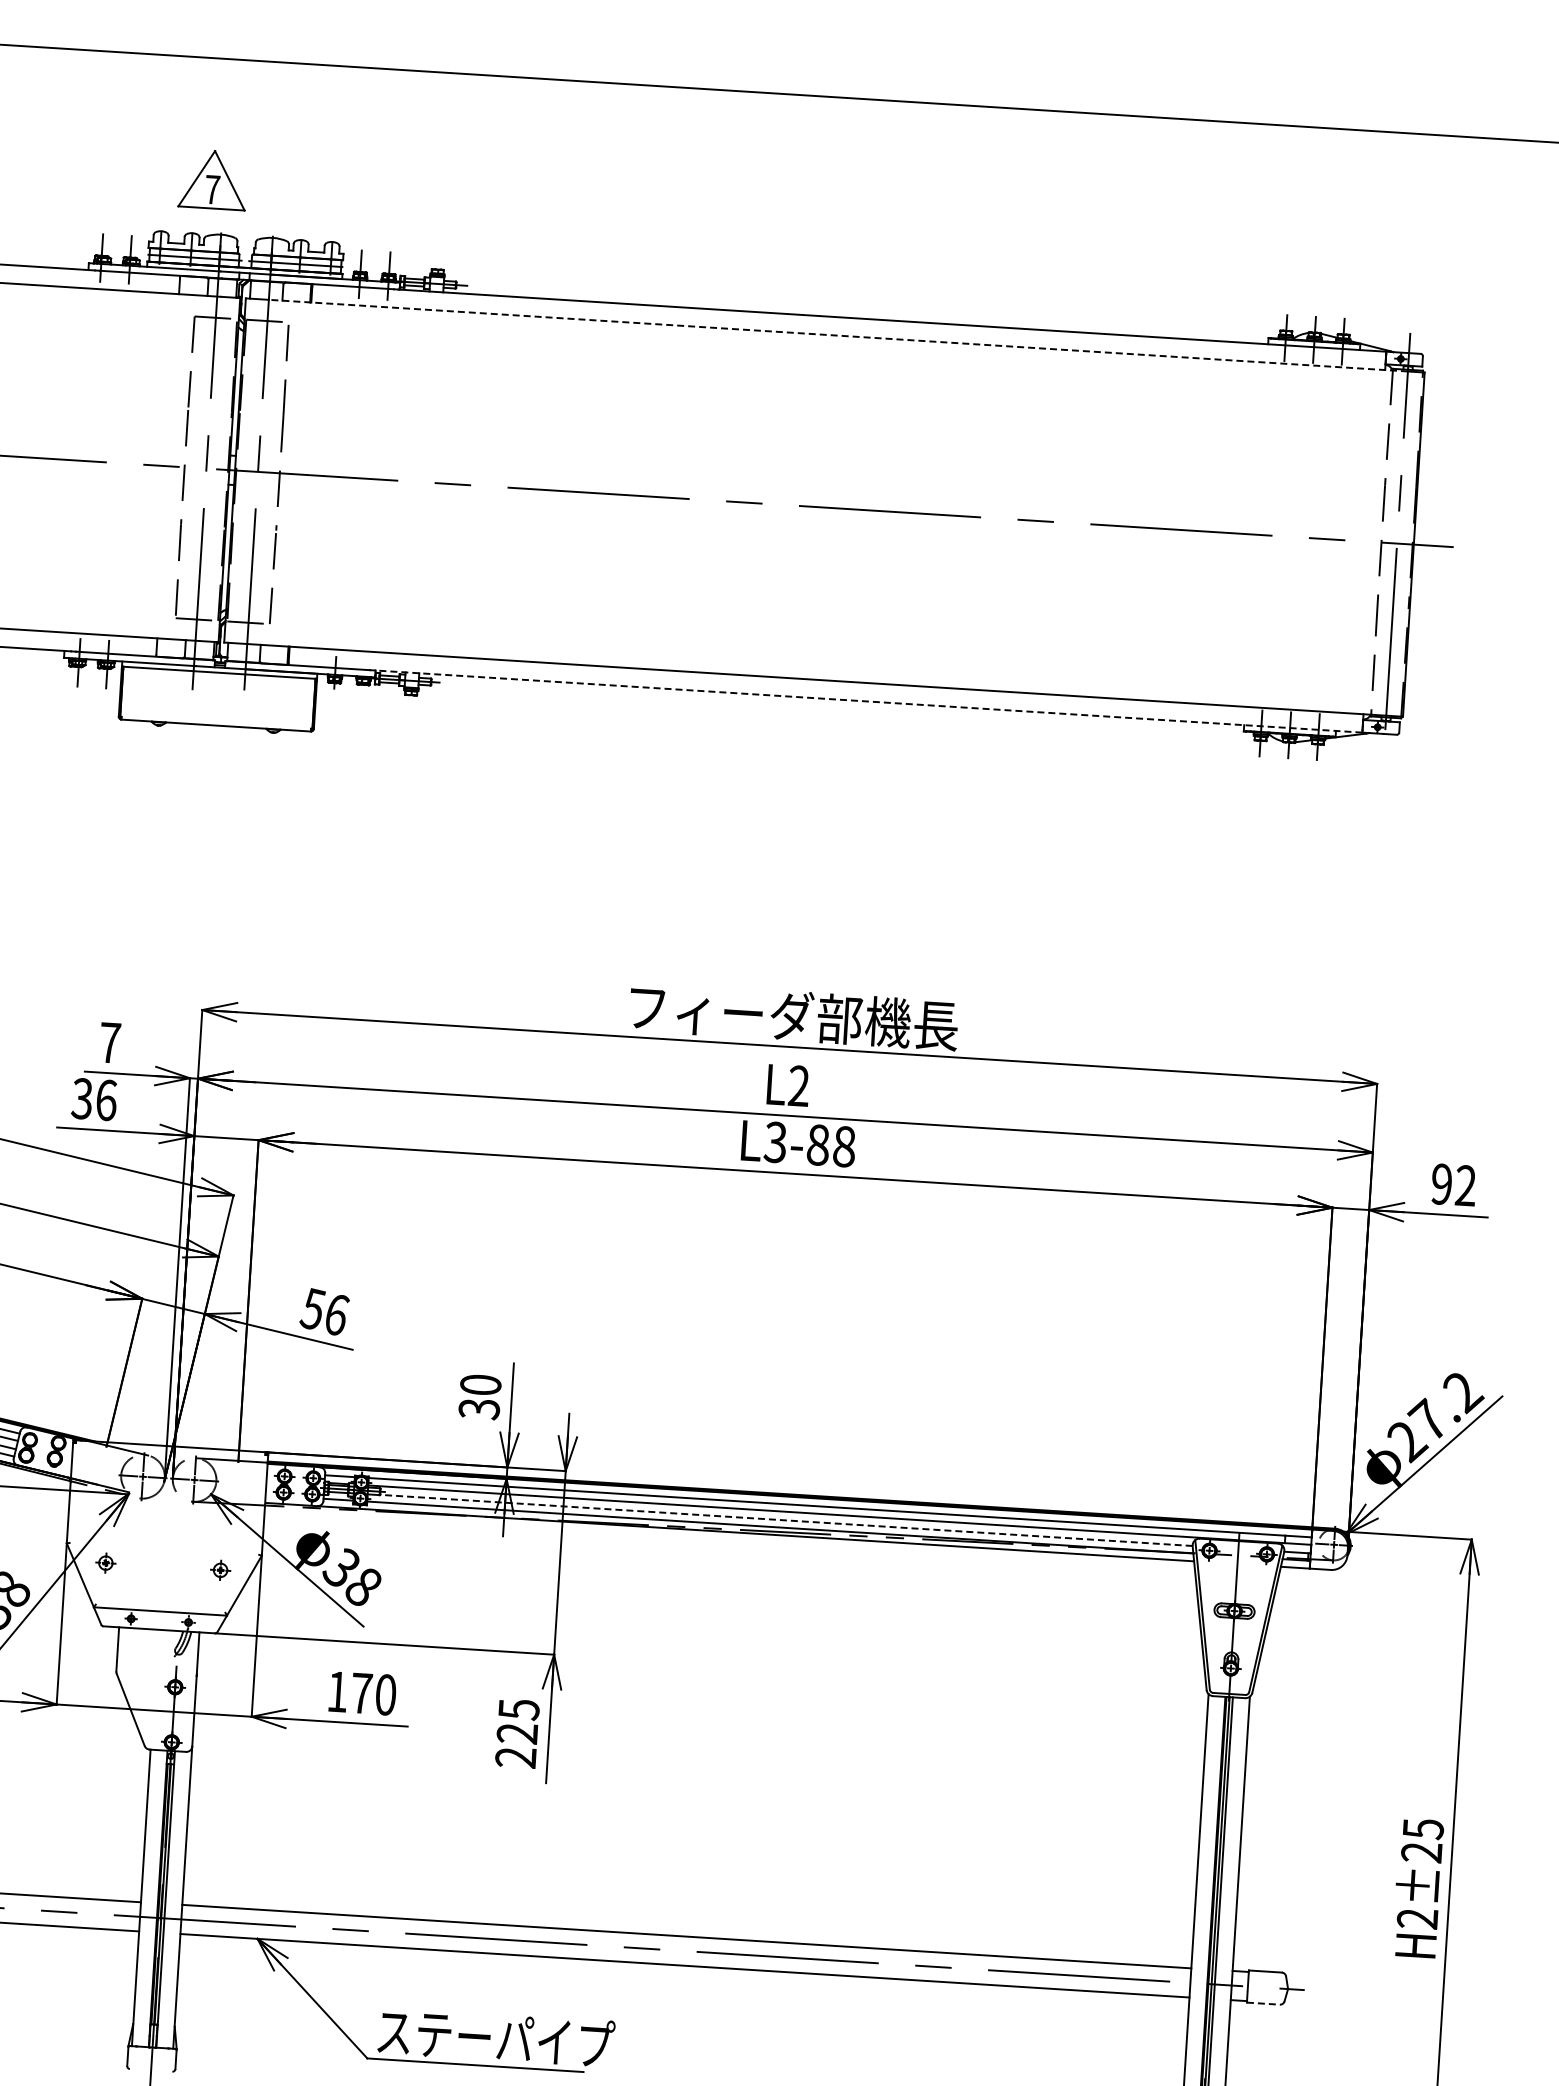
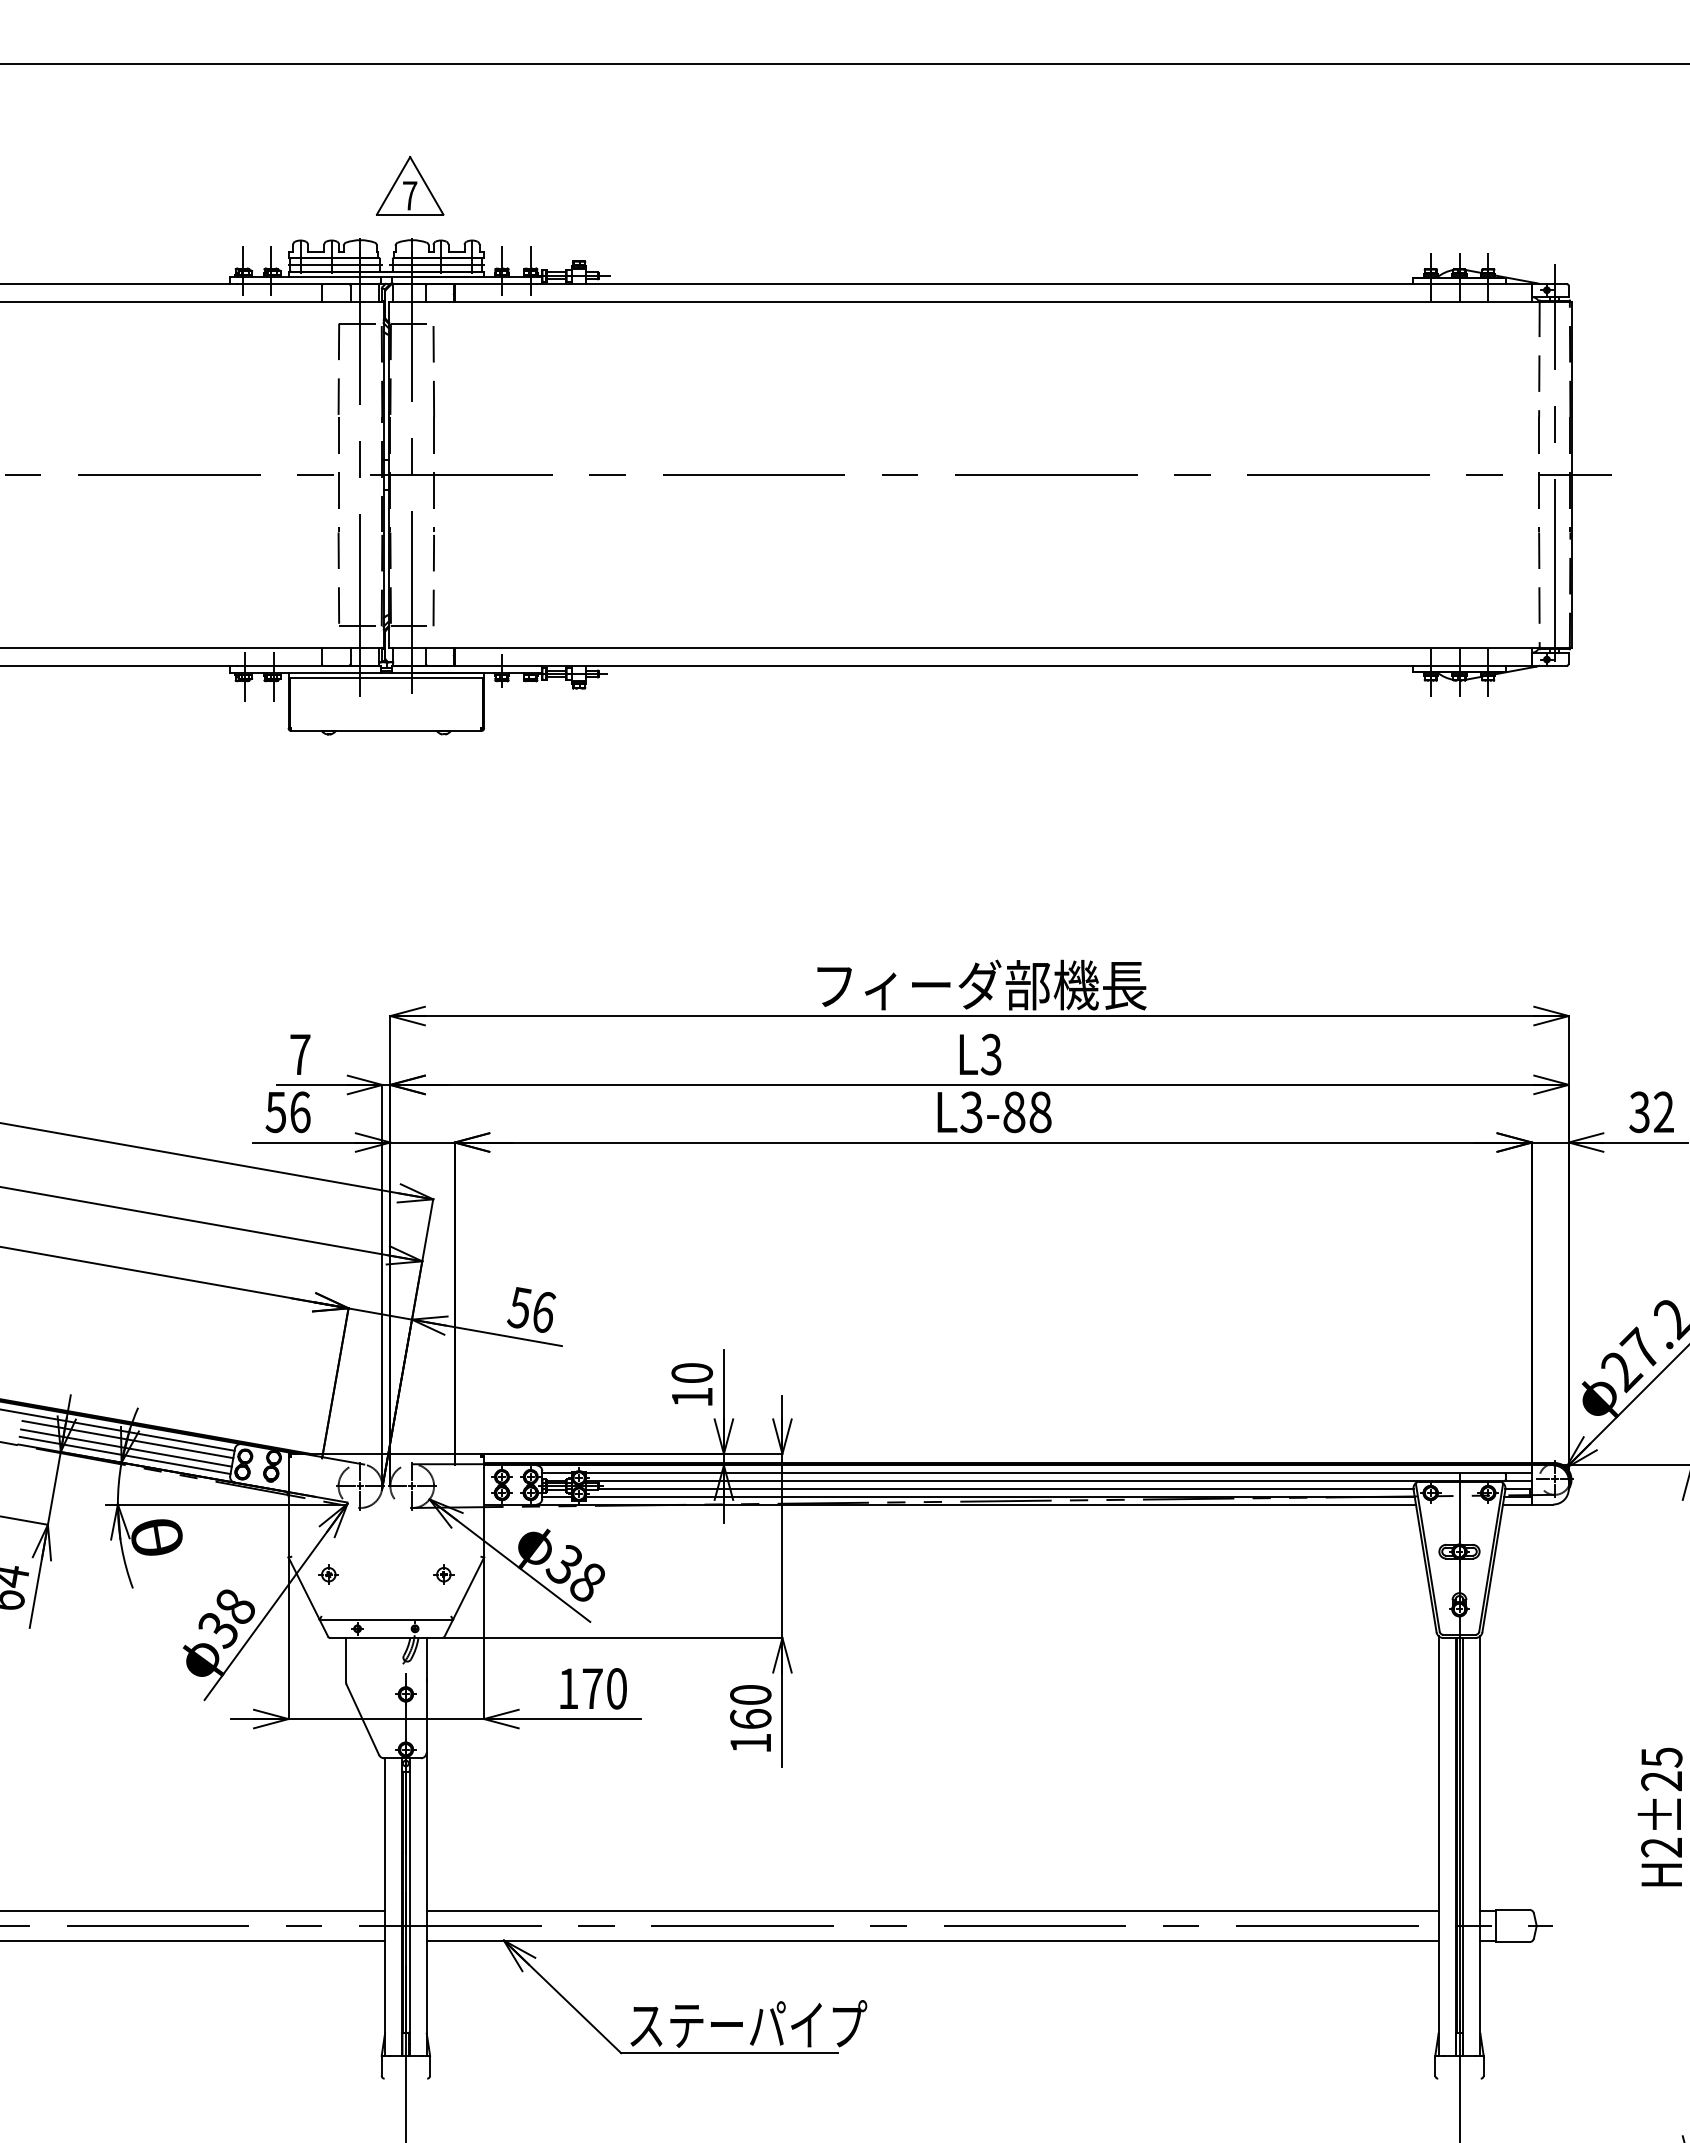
part: (212, 179) -> (409, 185), moved
line: (838, 335) -> (983, 302), dashed -> solid
line: (868, 701) -> (1036, 665), dashed -> solid
text: (798, 1086) -> (990, 1054), L2 -> L3
text: (81, 1097) -> (275, 1111), 36 -> 56
text: (1441, 1184) -> (1639, 1112), 92 -> 32
text: (479, 1409) -> (692, 1397), 30 -> 10
line: (785, 1520) -> (1005, 1489), dashed -> solid
text: (517, 1733) -> (750, 1719), 225 -> 160
line: (1262, 2004) -> (1512, 1942), dashed -> solid

